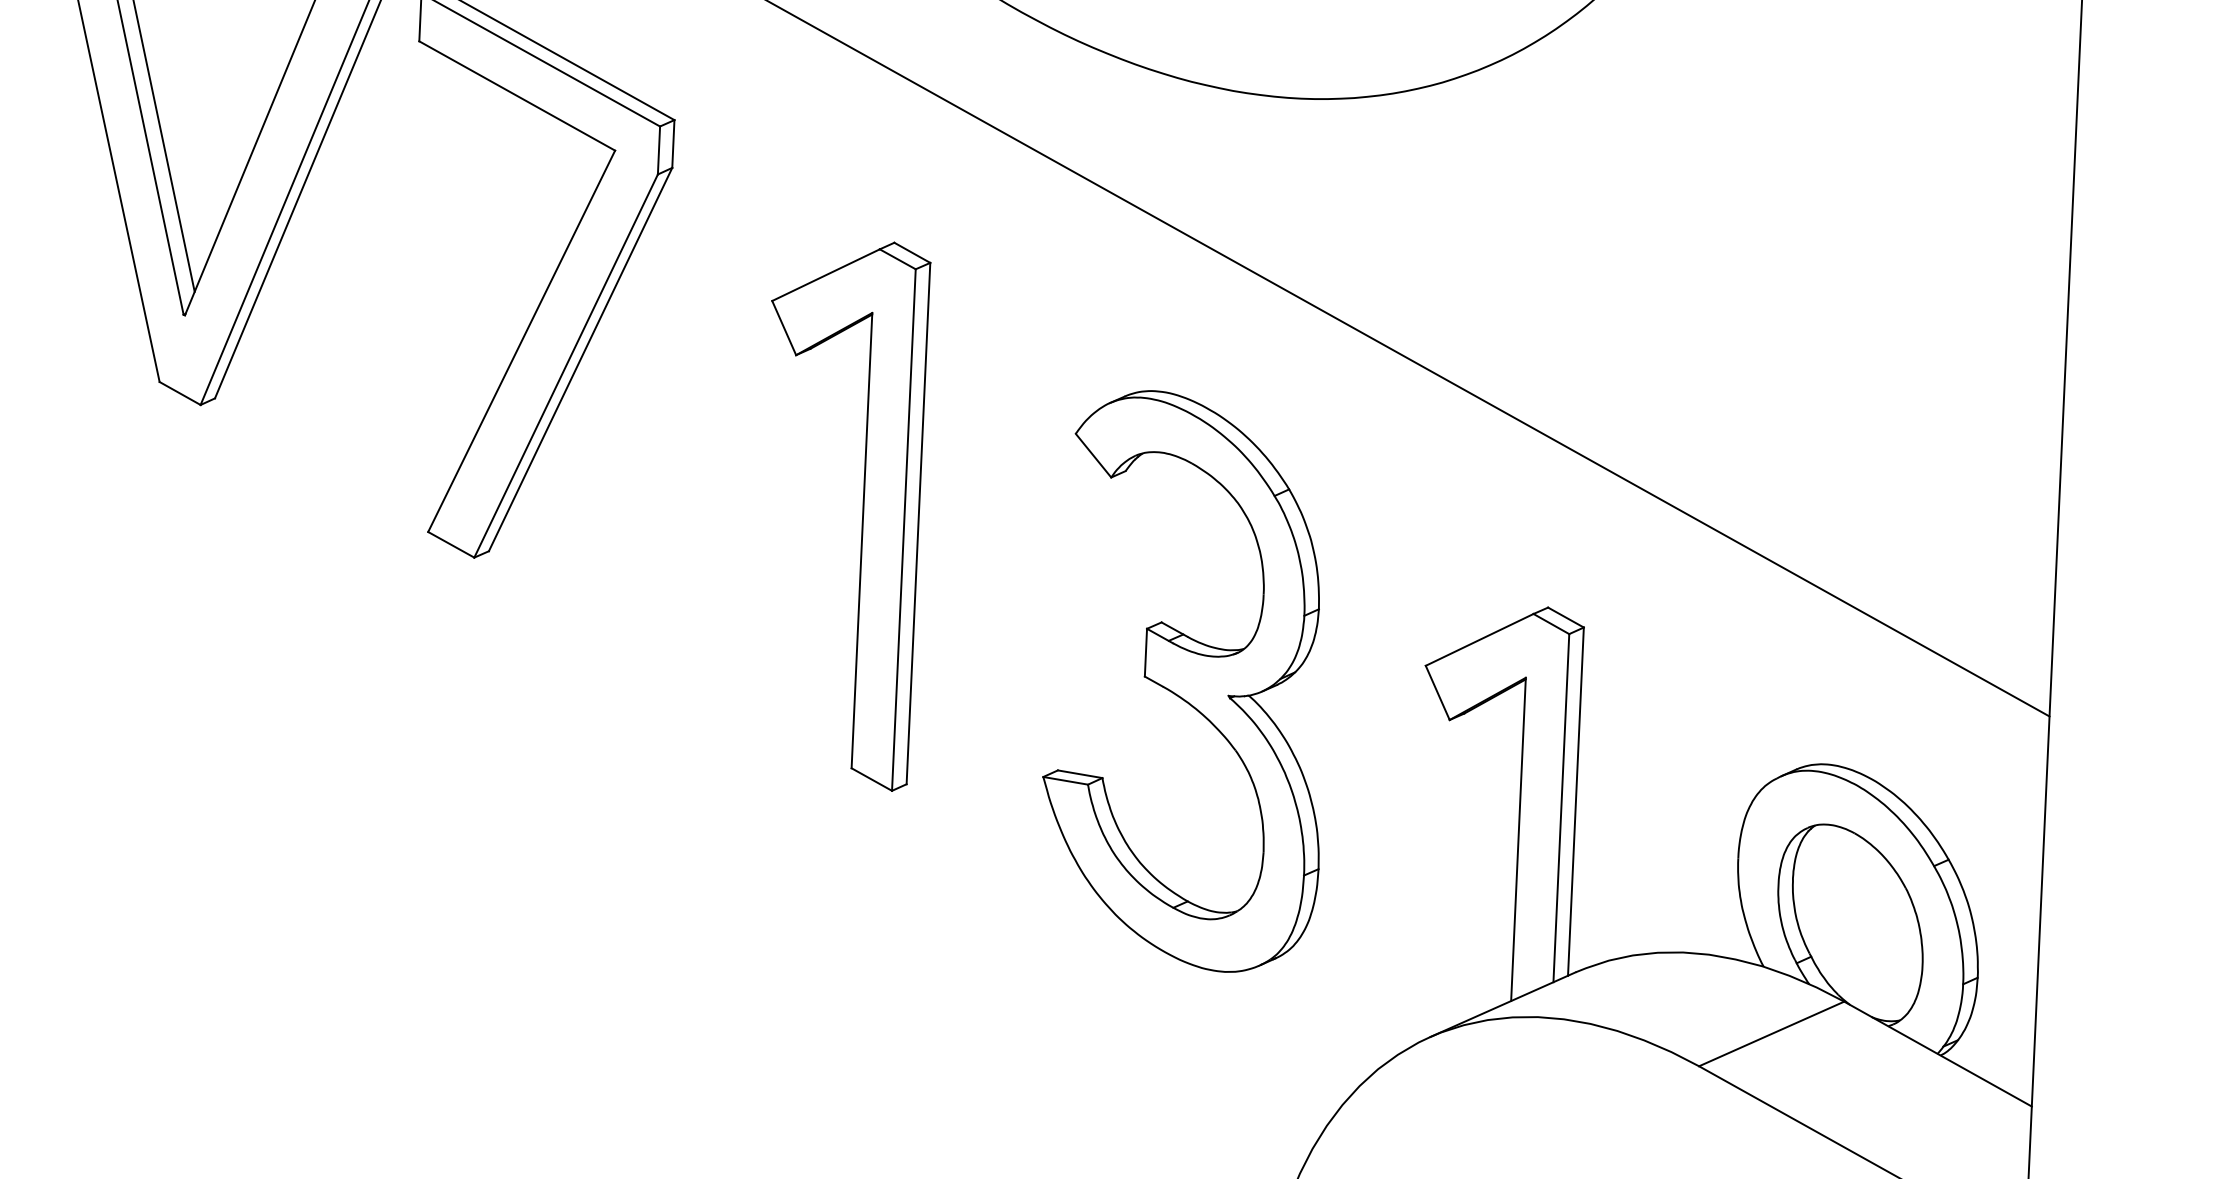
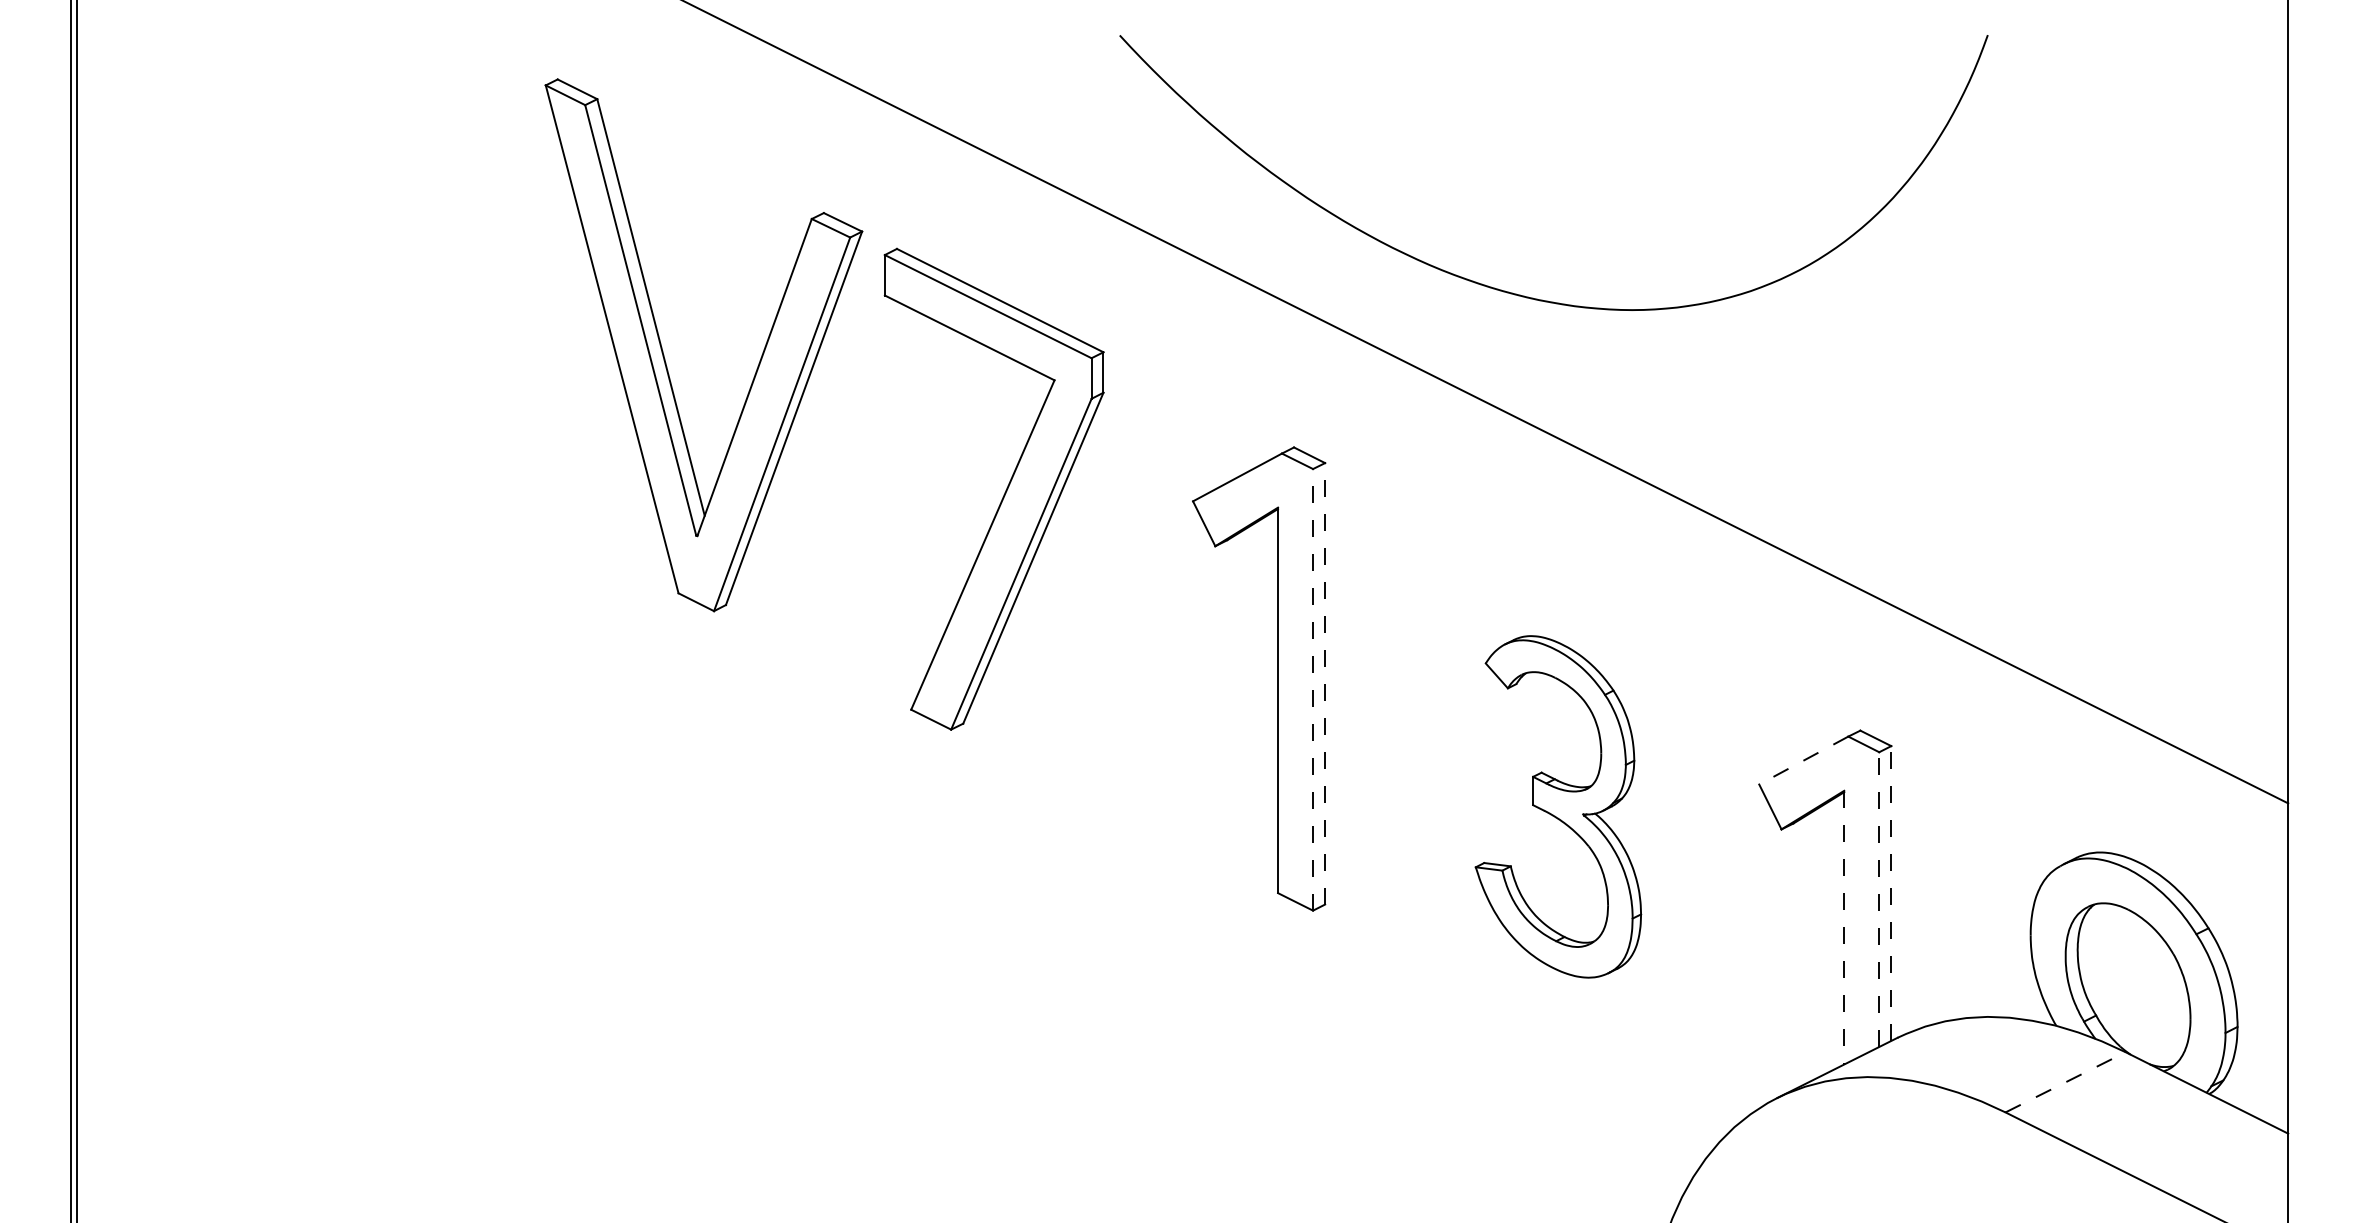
line: (918, 523) -> (1325, 683), solid -> dashed
line: (904, 529) -> (1313, 689), solid -> dashed
line: (1479, 639) -> (1803, 760), solid -> dashed
part: (1187, 680) -> (1558, 806), size x0.7
line: (1576, 801) -> (1891, 893), solid -> dashed
line: (1561, 808) -> (1879, 899), solid -> dashed
line: (1518, 839) -> (1844, 927), solid -> dashed
line: (1772, 1034) -> (2066, 1082), solid -> dashed

